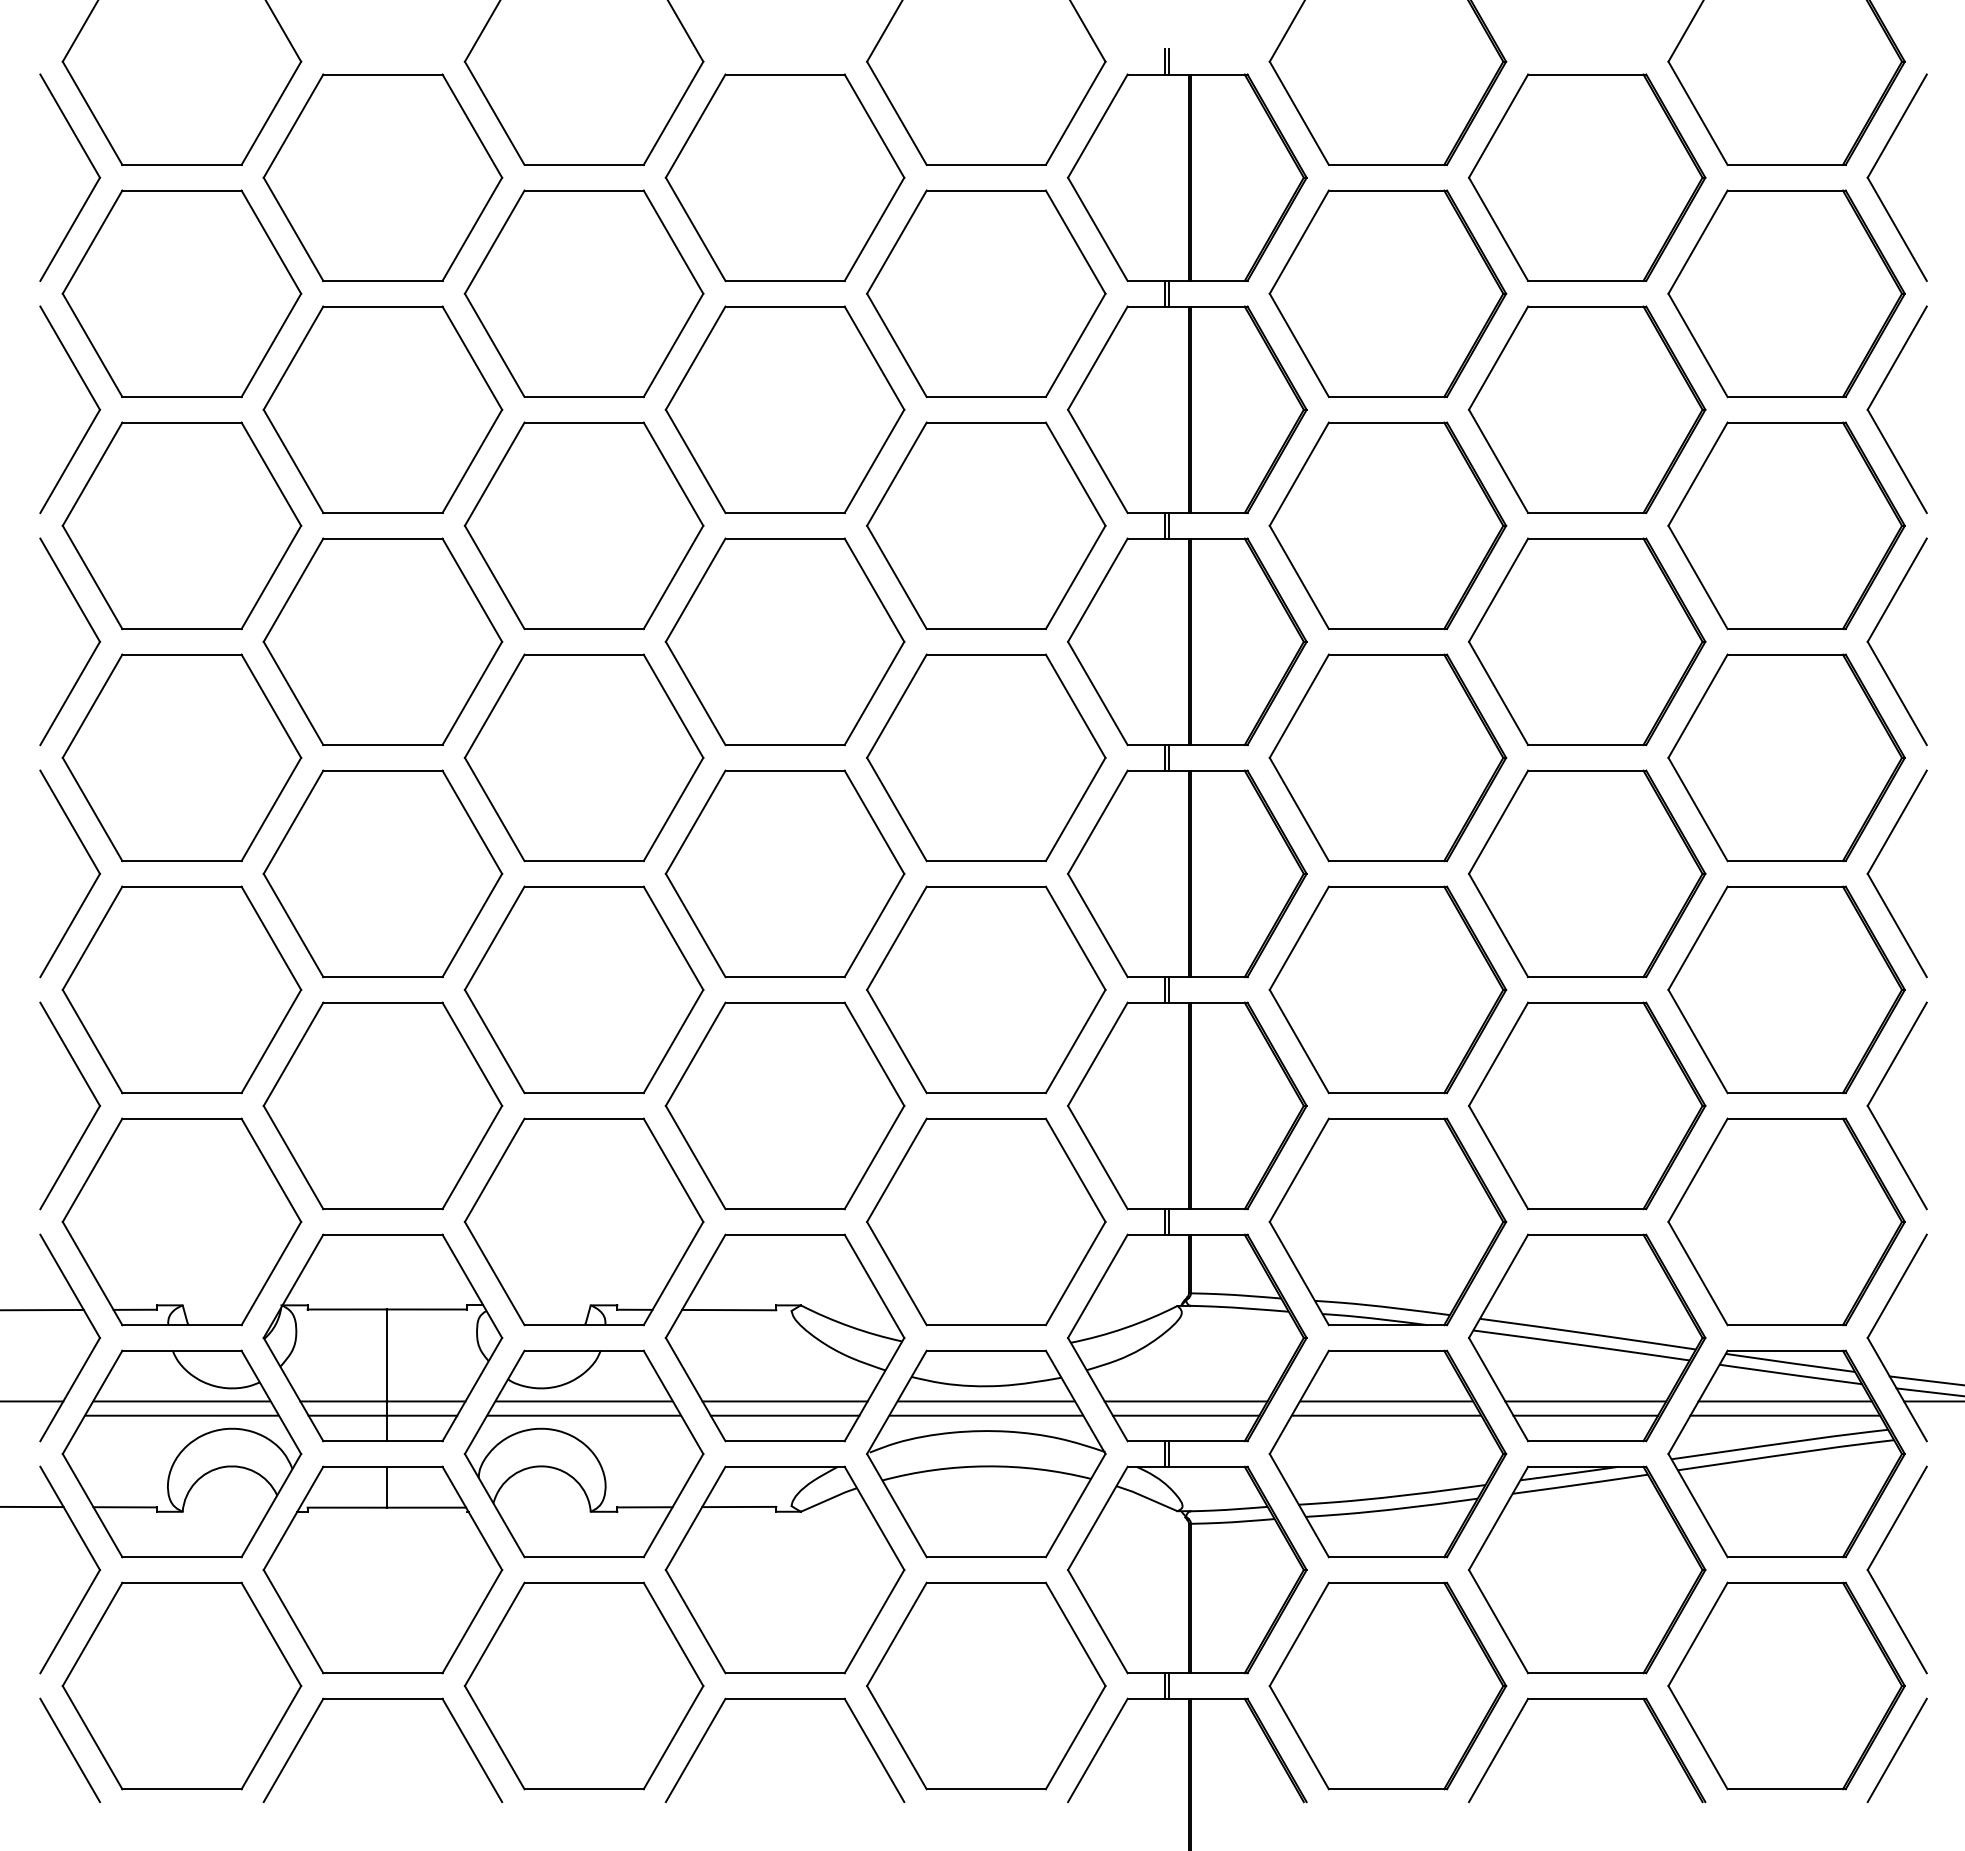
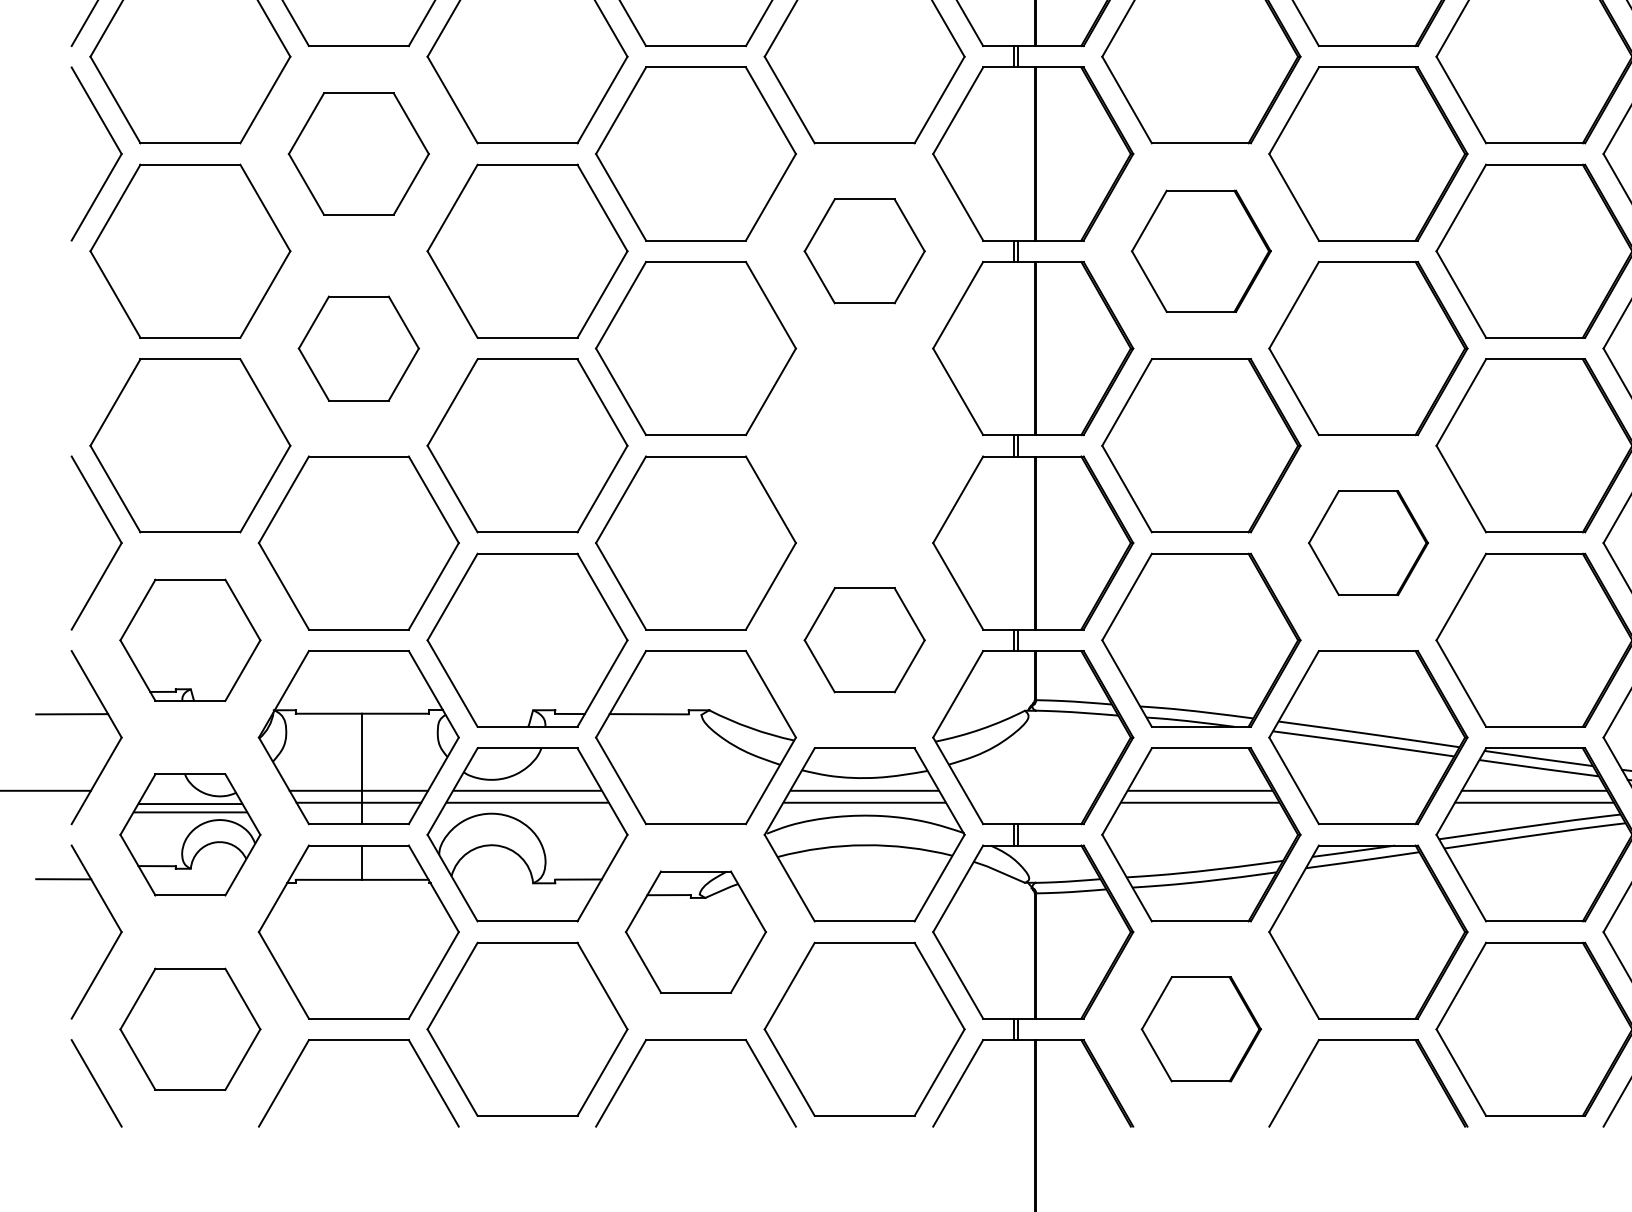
part: (382, 641) -> (358, 153), size x0.7
part: (986, 757) -> (864, 250), size x0.6
part: (1387, 757) -> (1201, 250), size x0.7
part: (92, 863) -> (115, 339), removed
part: (382, 873) -> (358, 348), size x0.6
part: (986, 989) -> (864, 445), removed
part: (1587, 1105) -> (1368, 542), size x0.6
part: (181, 1221) -> (190, 639), size x0.7
part: (986, 1221) -> (864, 639), size x0.6
line: (784, 1401) -> (695, 790), removed
line: (1185, 1401) -> (1031, 790), removed
line: (1585, 1401) -> (1366, 790), removed
line: (784, 1415) -> (695, 802), removed
line: (1185, 1415) -> (1031, 802), removed
line: (1585, 1415) -> (1366, 802), removed
part: (181, 1453) -> (190, 834), size x0.7
part: (784, 1569) -> (695, 931), size x0.7
part: (181, 1685) -> (190, 1028), size x0.7
part: (1387, 1685) -> (1201, 1028), size x0.6

